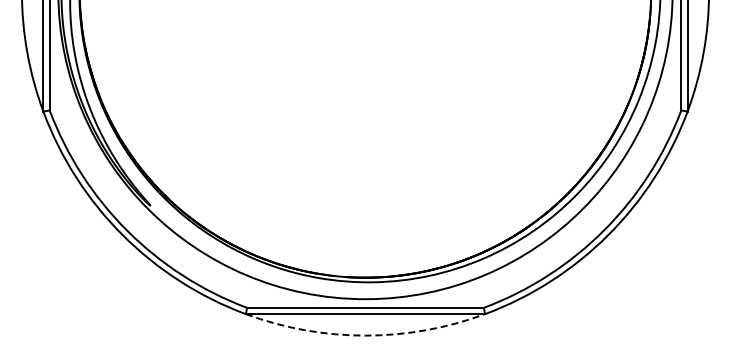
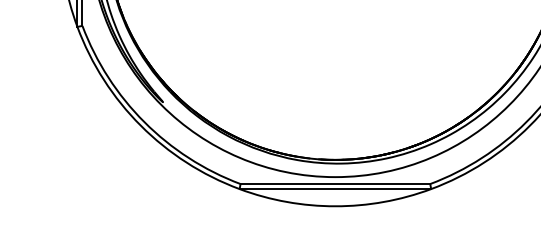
arc: (365, 335) -> (335, 206), dashed -> solid

